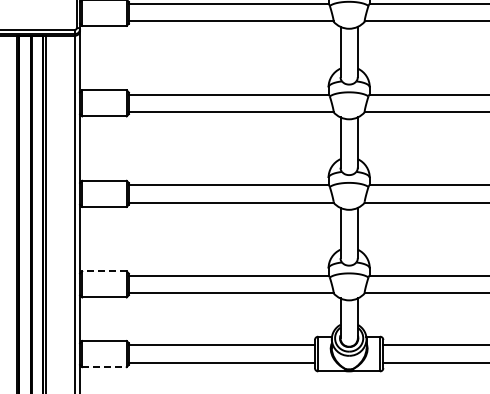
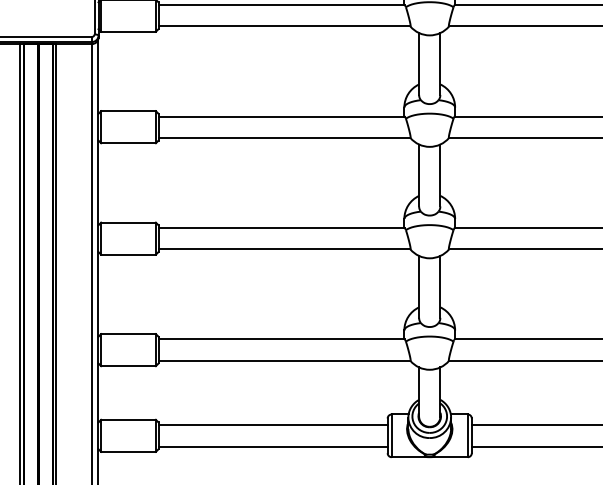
line: (104, 271) -> (128, 334), dashed -> solid
line: (104, 367) -> (128, 452), dashed -> solid

